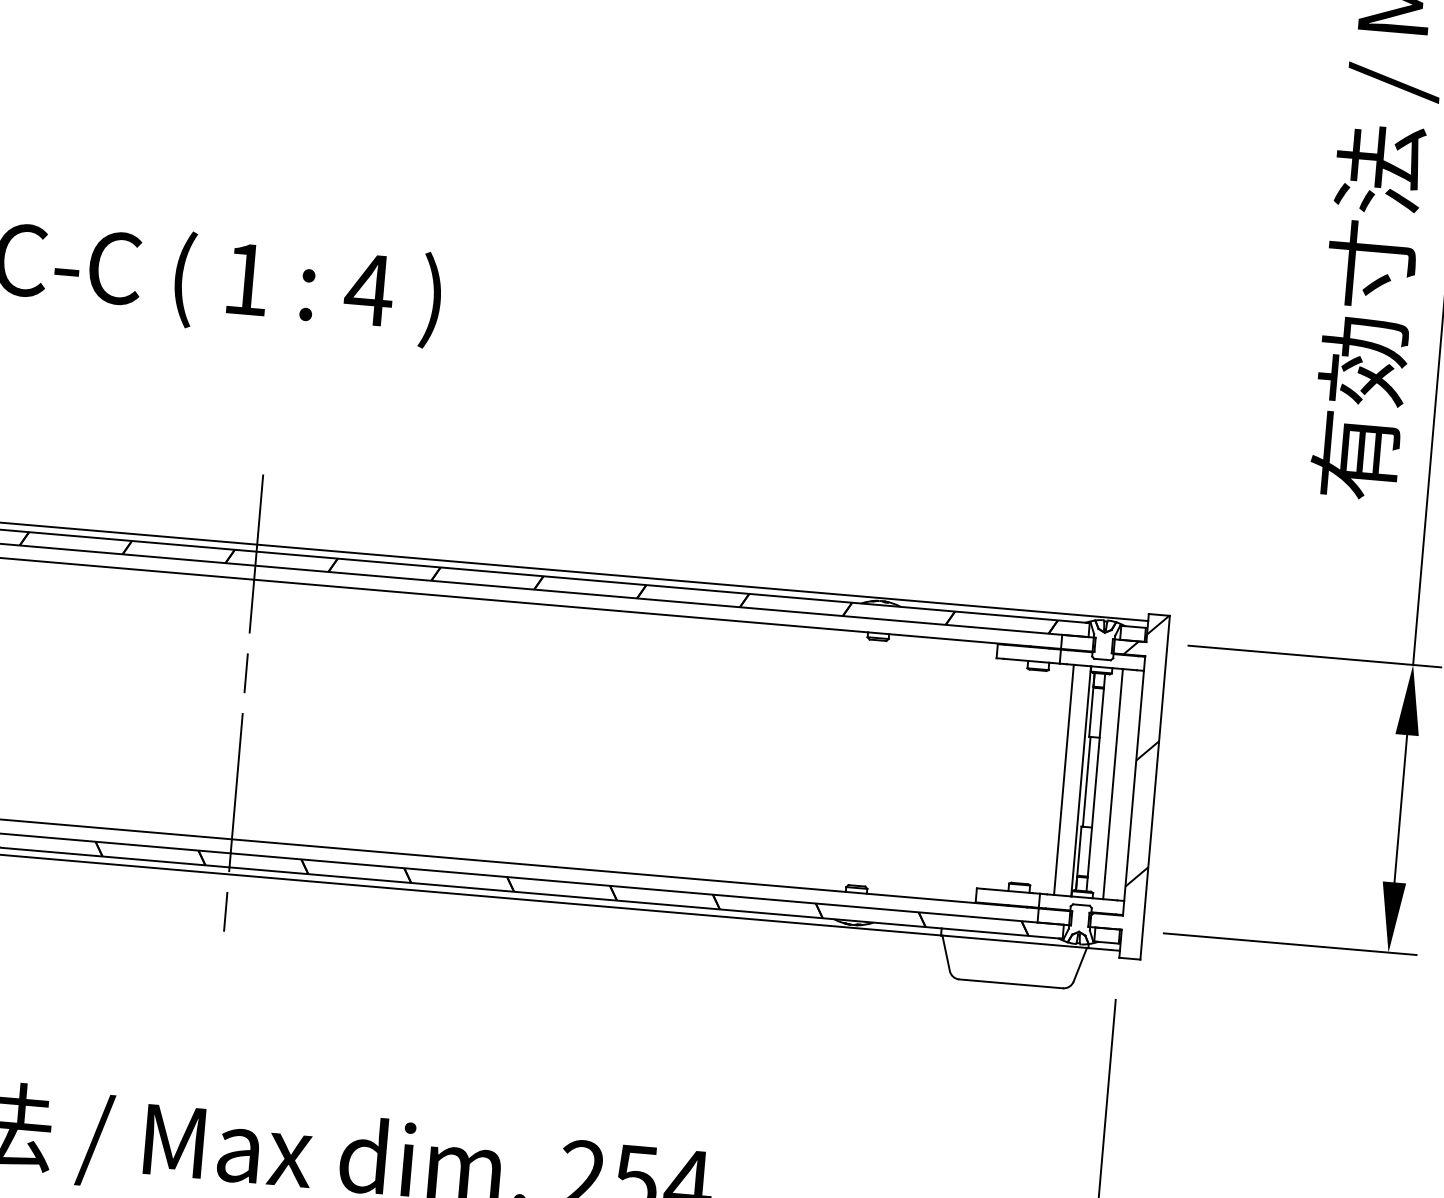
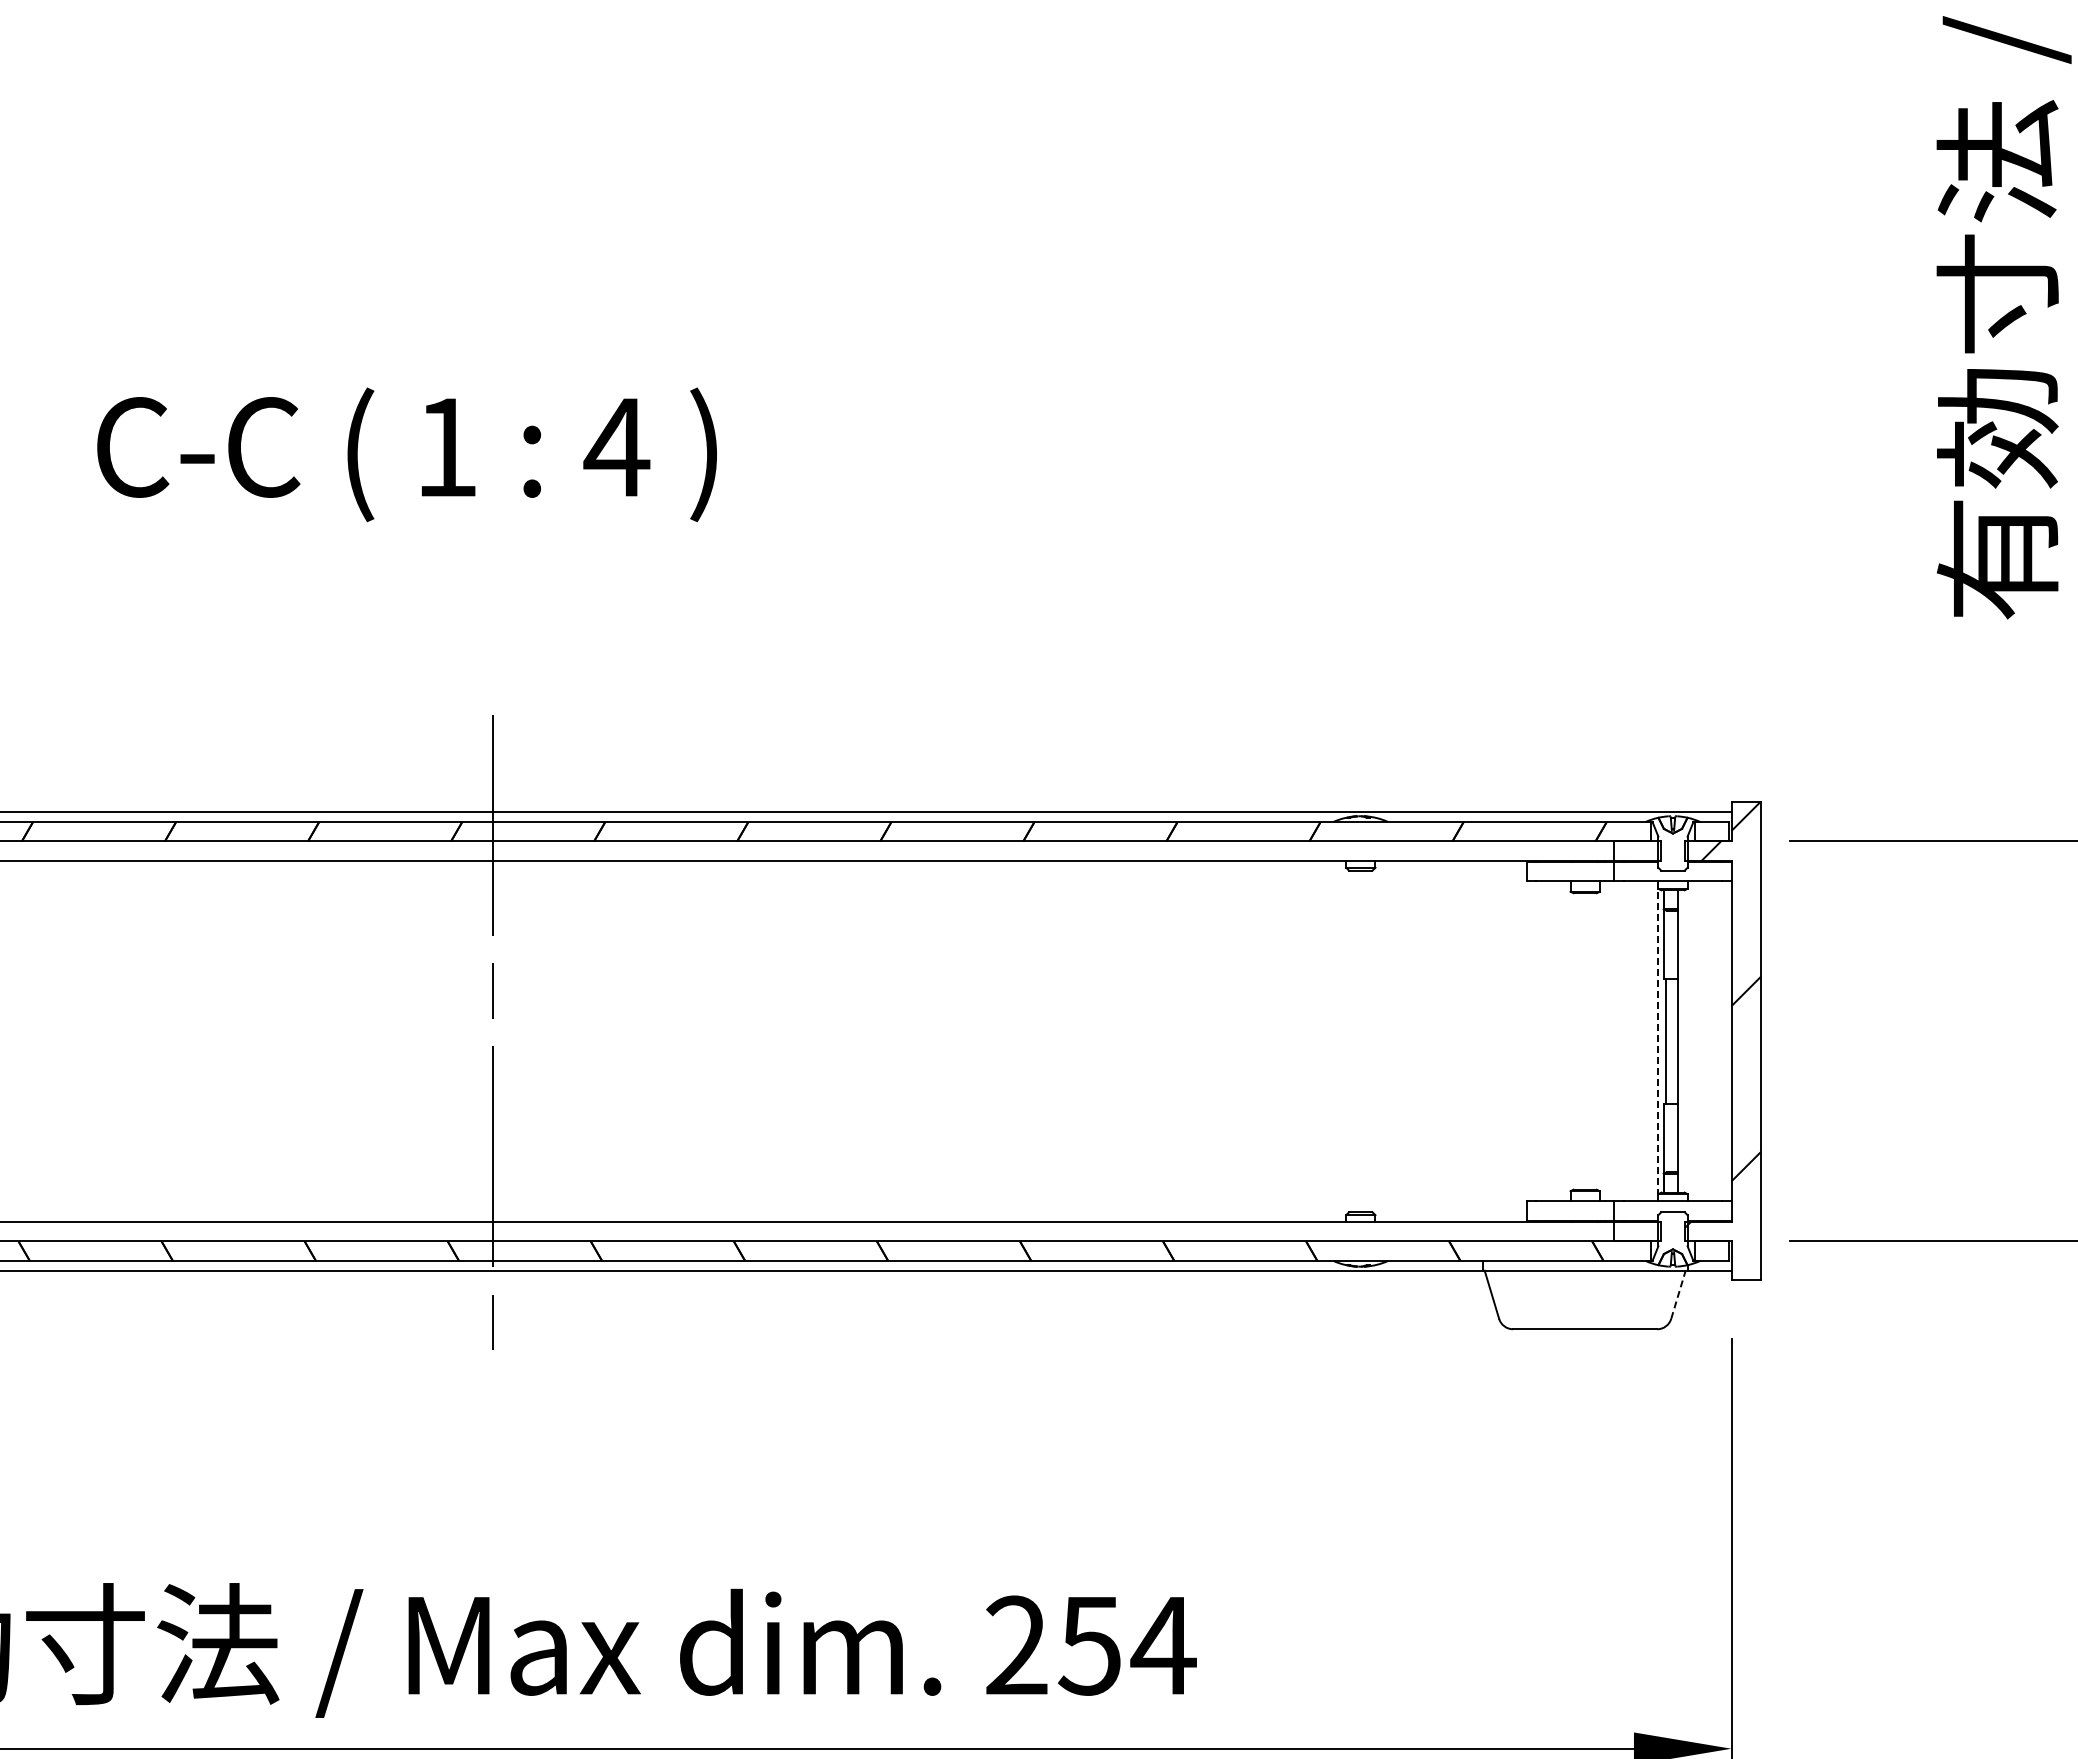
line: (1063, 779) -> (1633, 1041), removed
line: (1080, 781) -> (1657, 1041), solid -> dashed
line: (1113, 784) -> (1702, 1041), removed
line: (1080, 964) -> (1678, 1294), solid -> dashed

